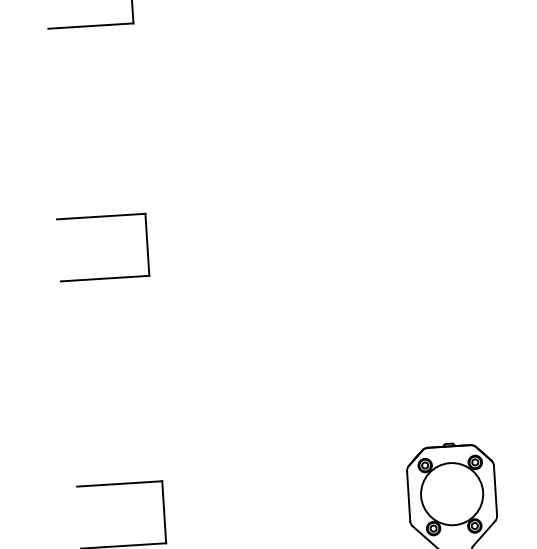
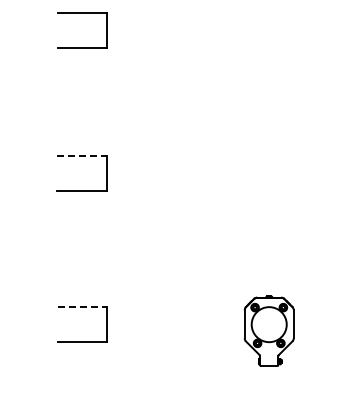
line: (102, 217) -> (82, 156), solid -> dashed
line: (119, 484) -> (82, 307), solid -> dashed

